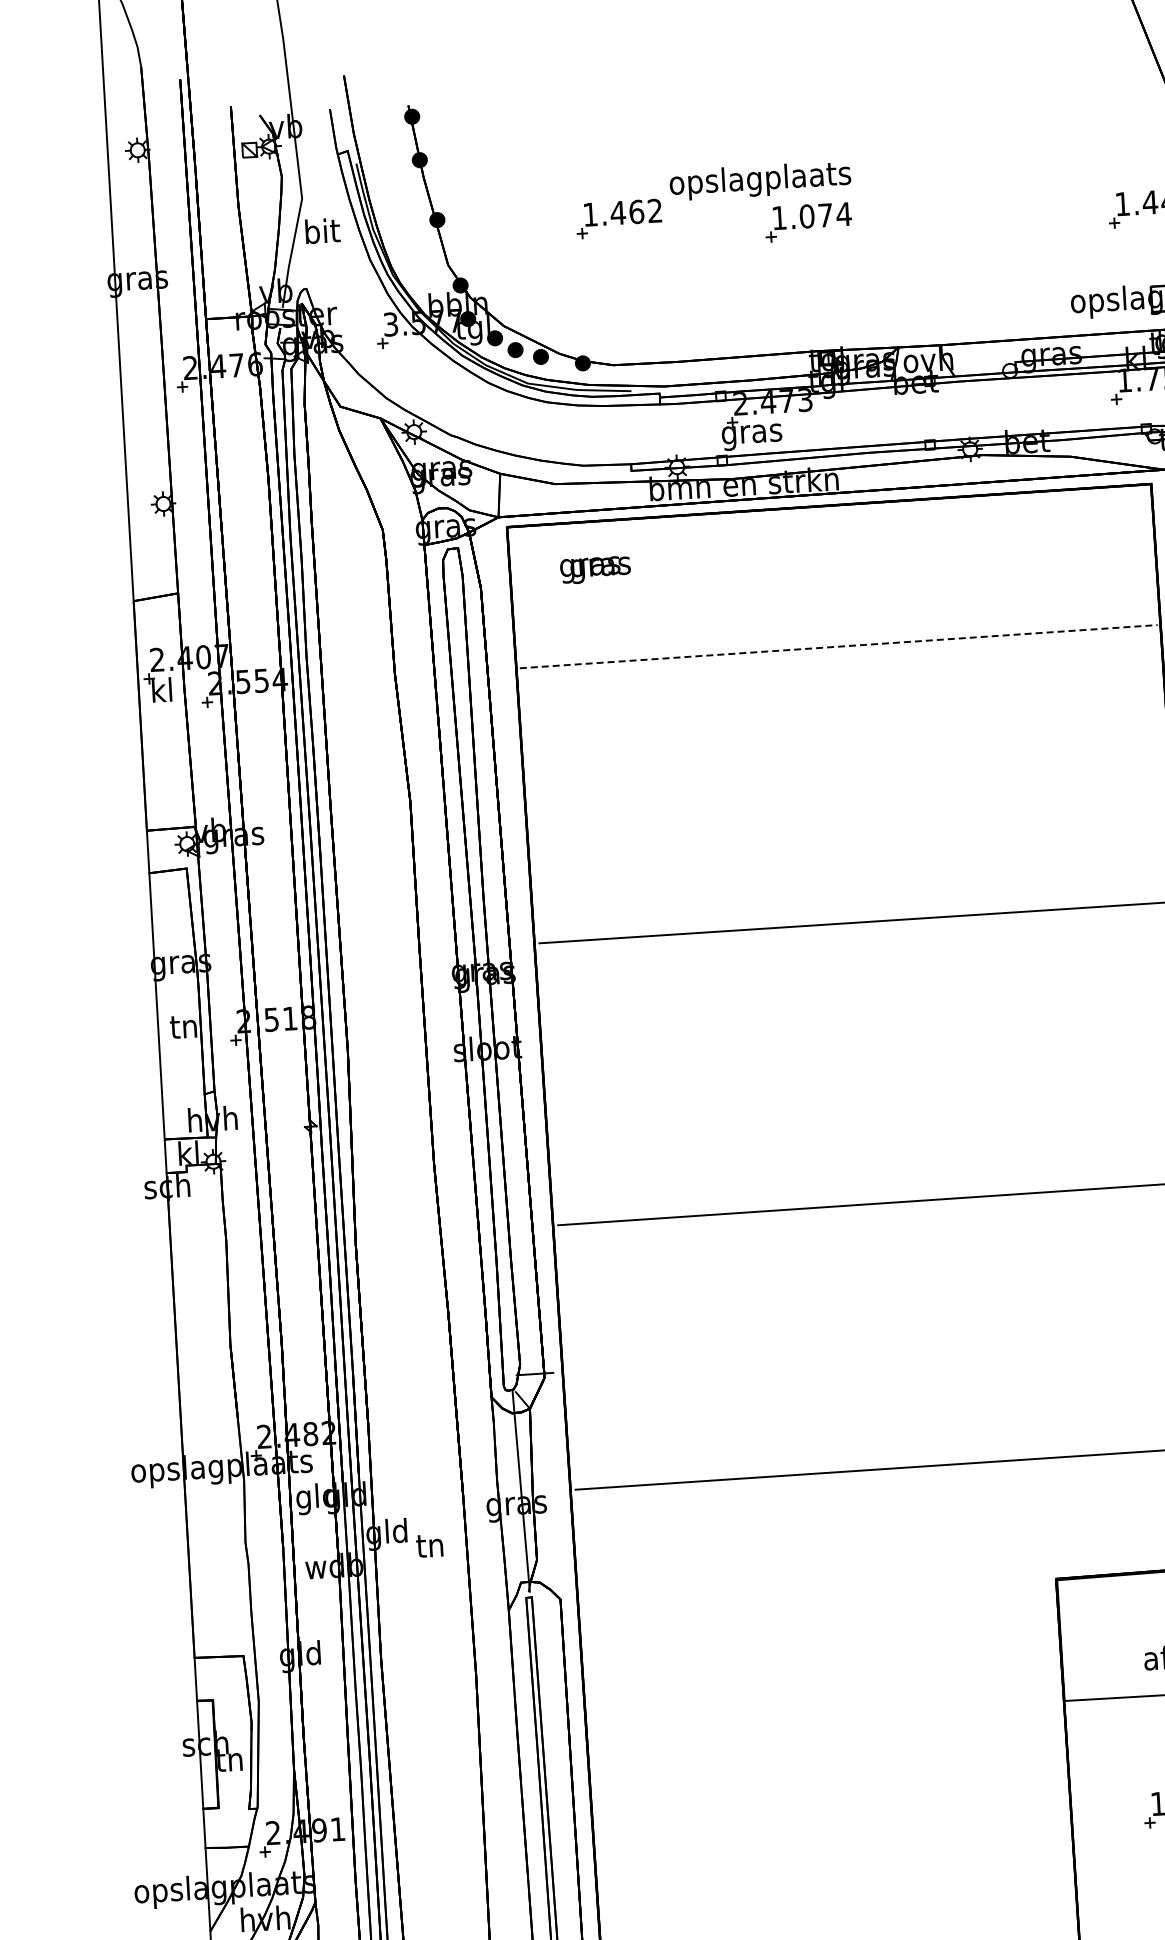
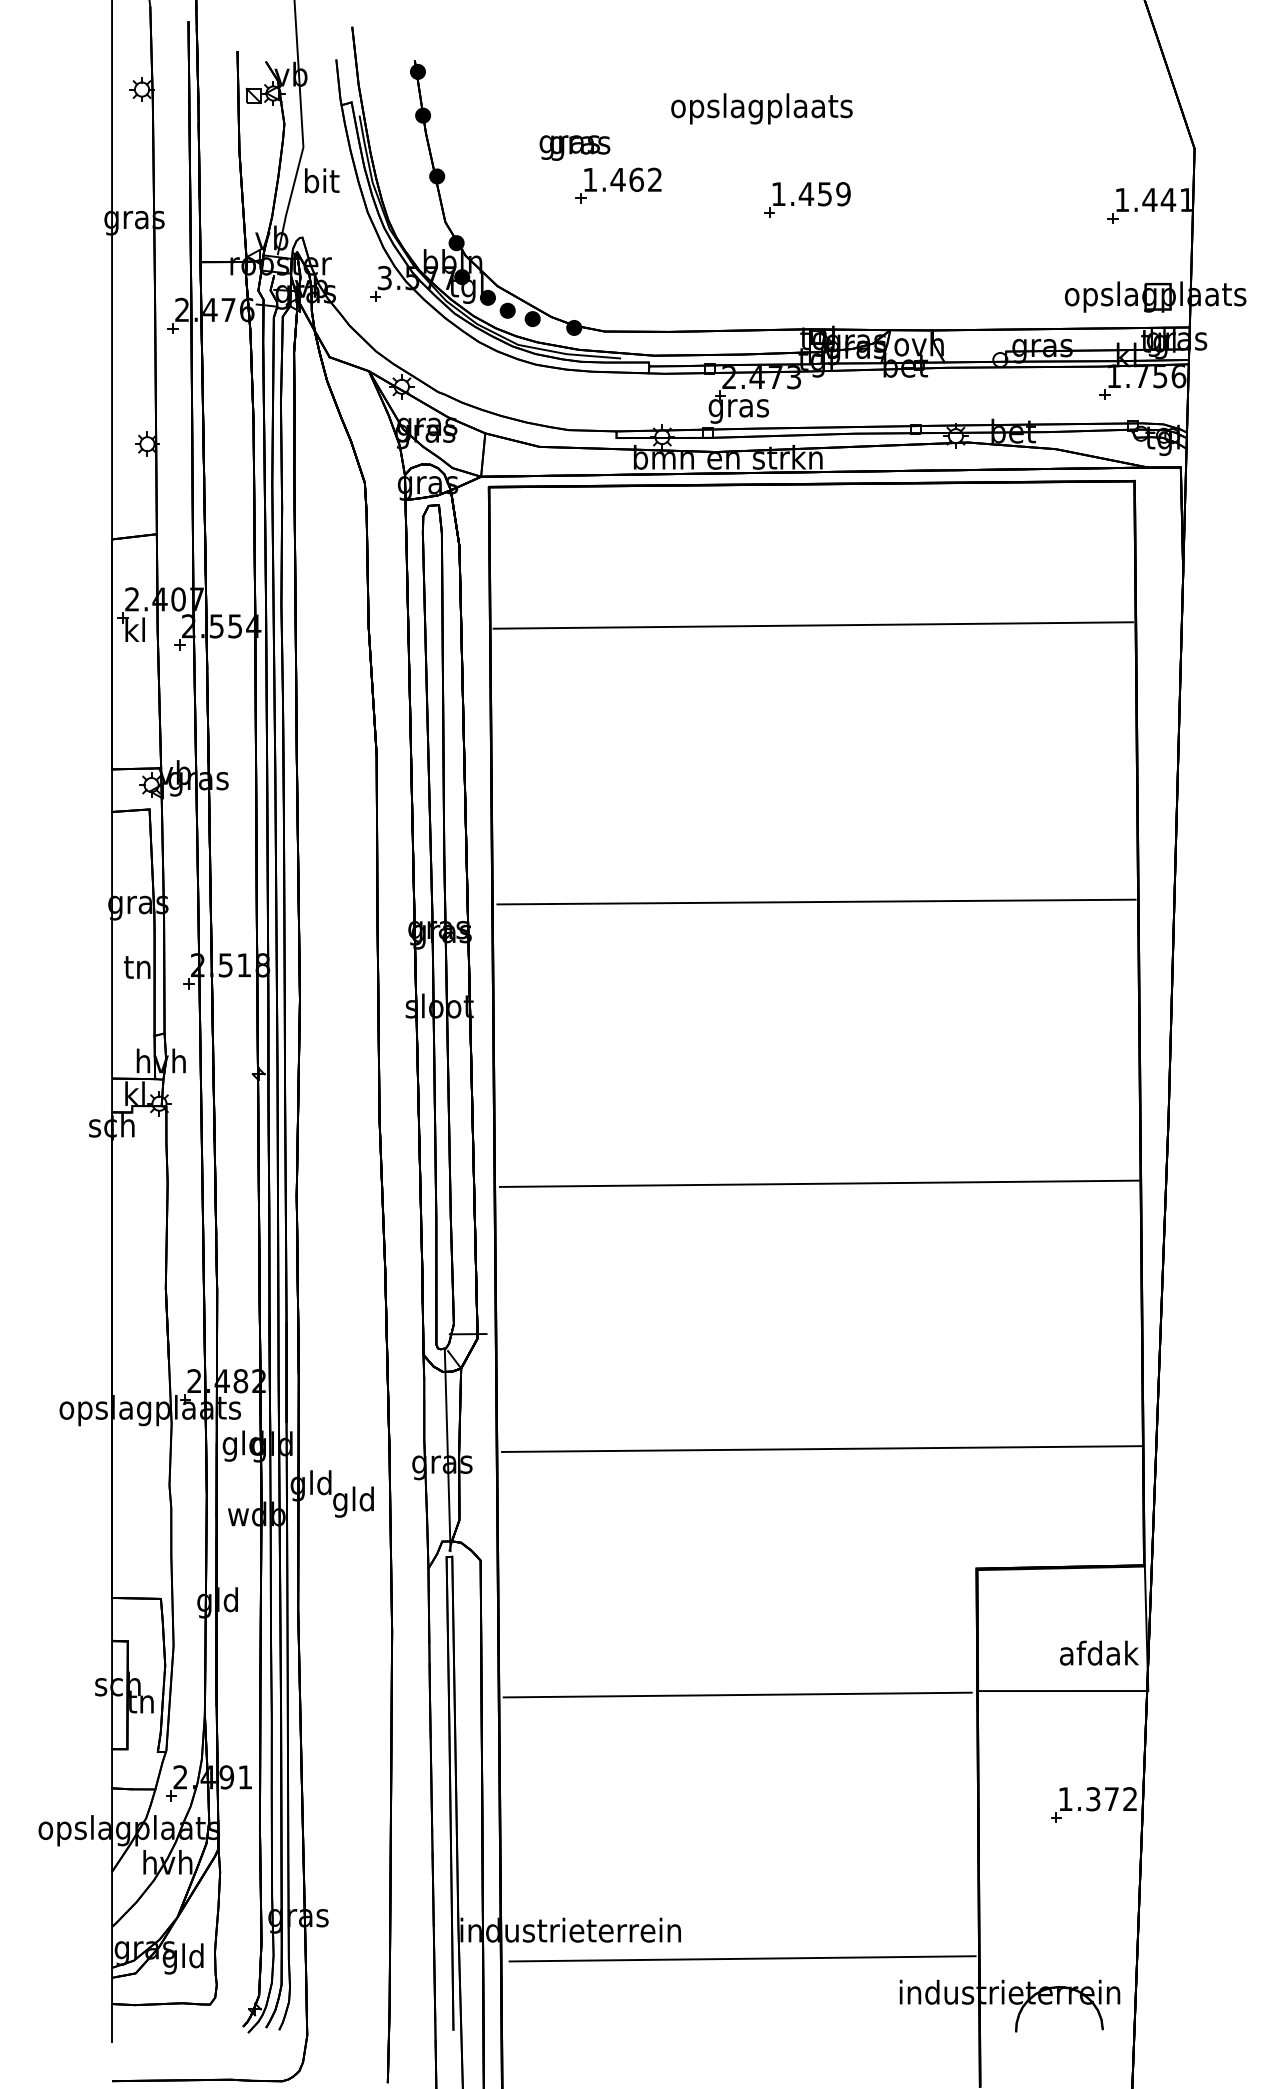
text: (759, 180) -> (761, 108), moved
text: (825, 215) -> (824, 194), 1.074 -> 1.459
text: (595, 569) -> (574, 147), moved
line: (838, 646) -> (813, 625), dashed -> solid
text: (430, 1547) -> (353, 1501), tn -> gld
line: (824, 1718) -> (737, 1694), added

